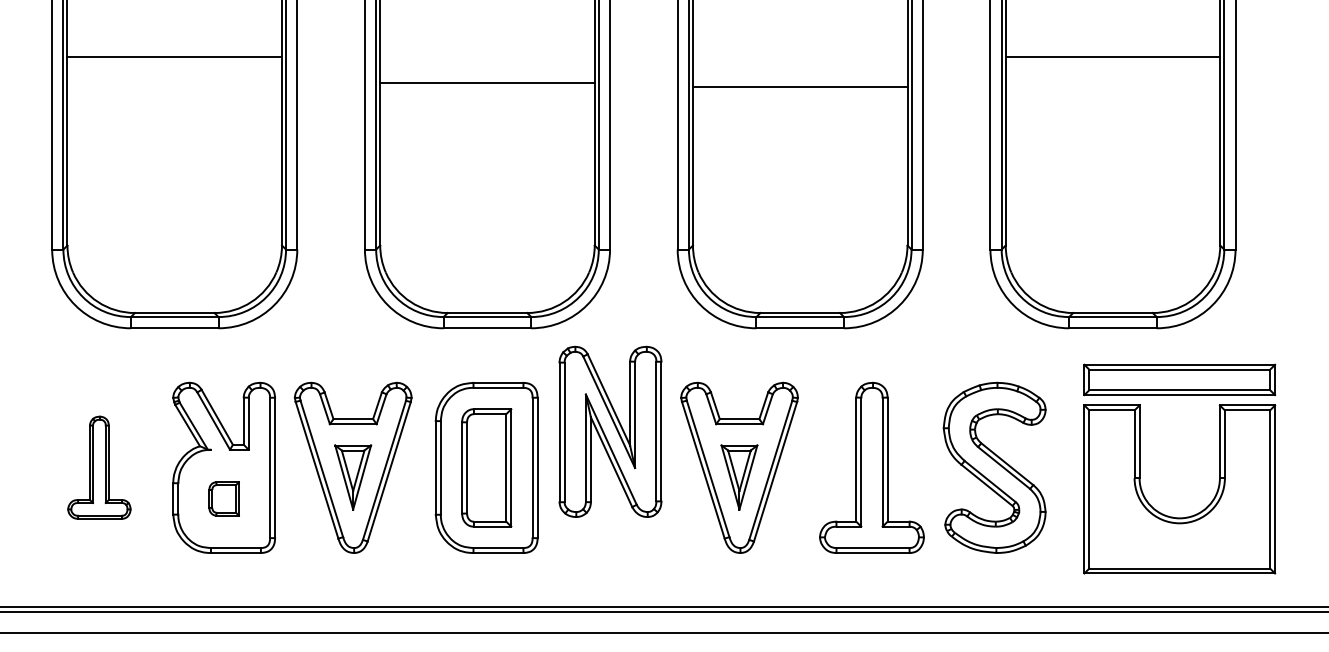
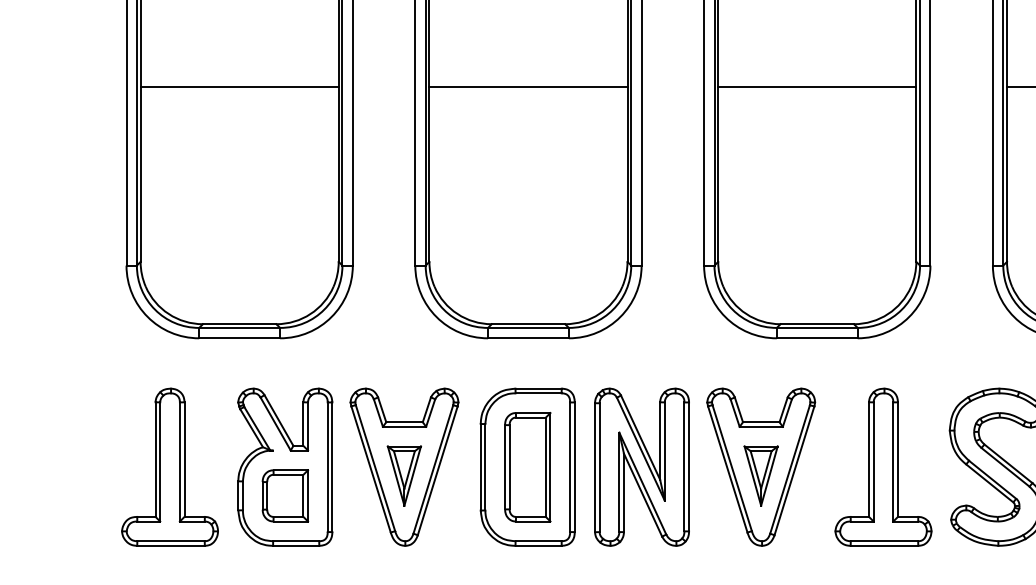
line: (487, 82) -> (528, 87), moved
line: (799, 86) -> (816, 87), moved
part: (610, 431) -> (642, 466), moved
part: (99, 467) -> (170, 466), size x1.67
part: (223, 498) -> (284, 495), size x1.67

